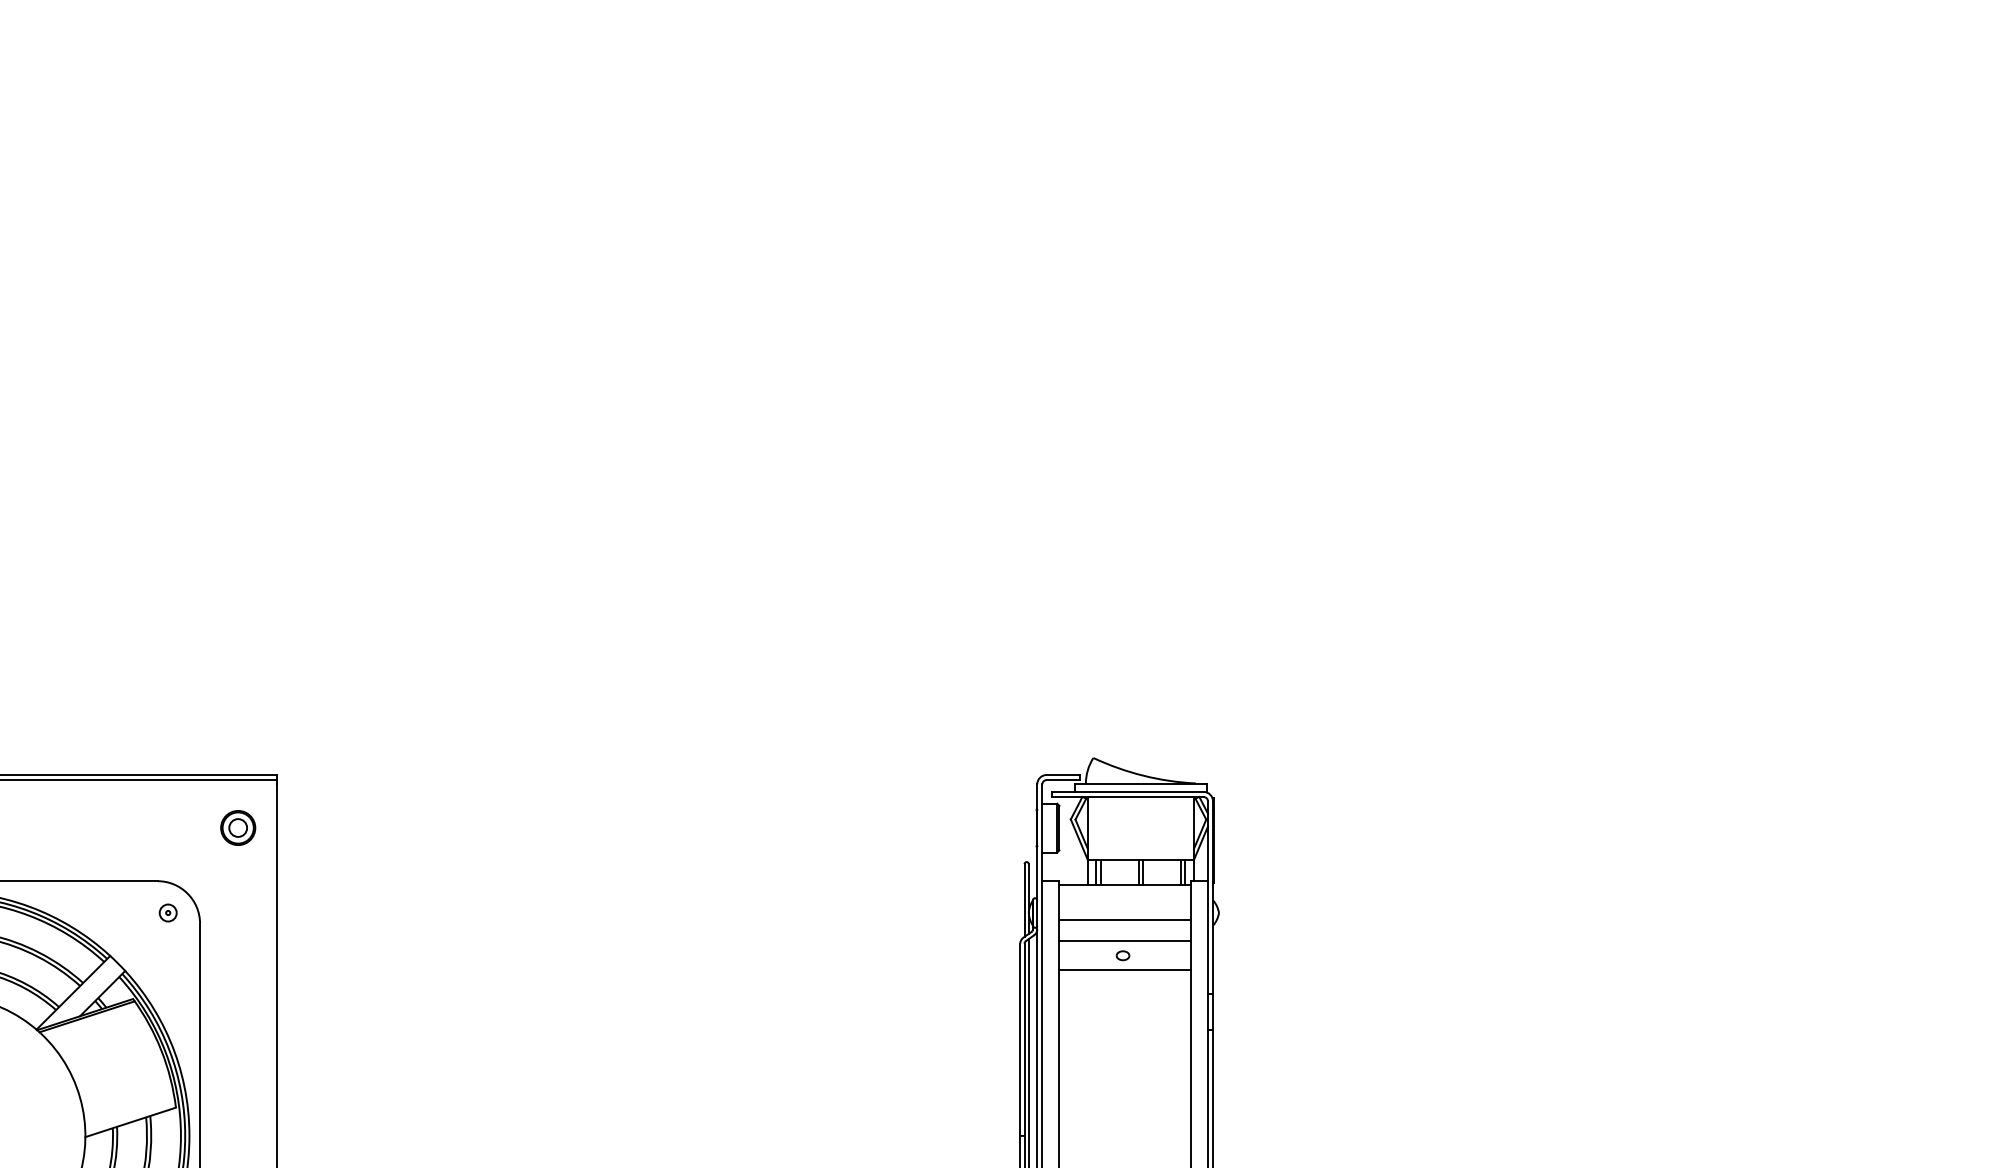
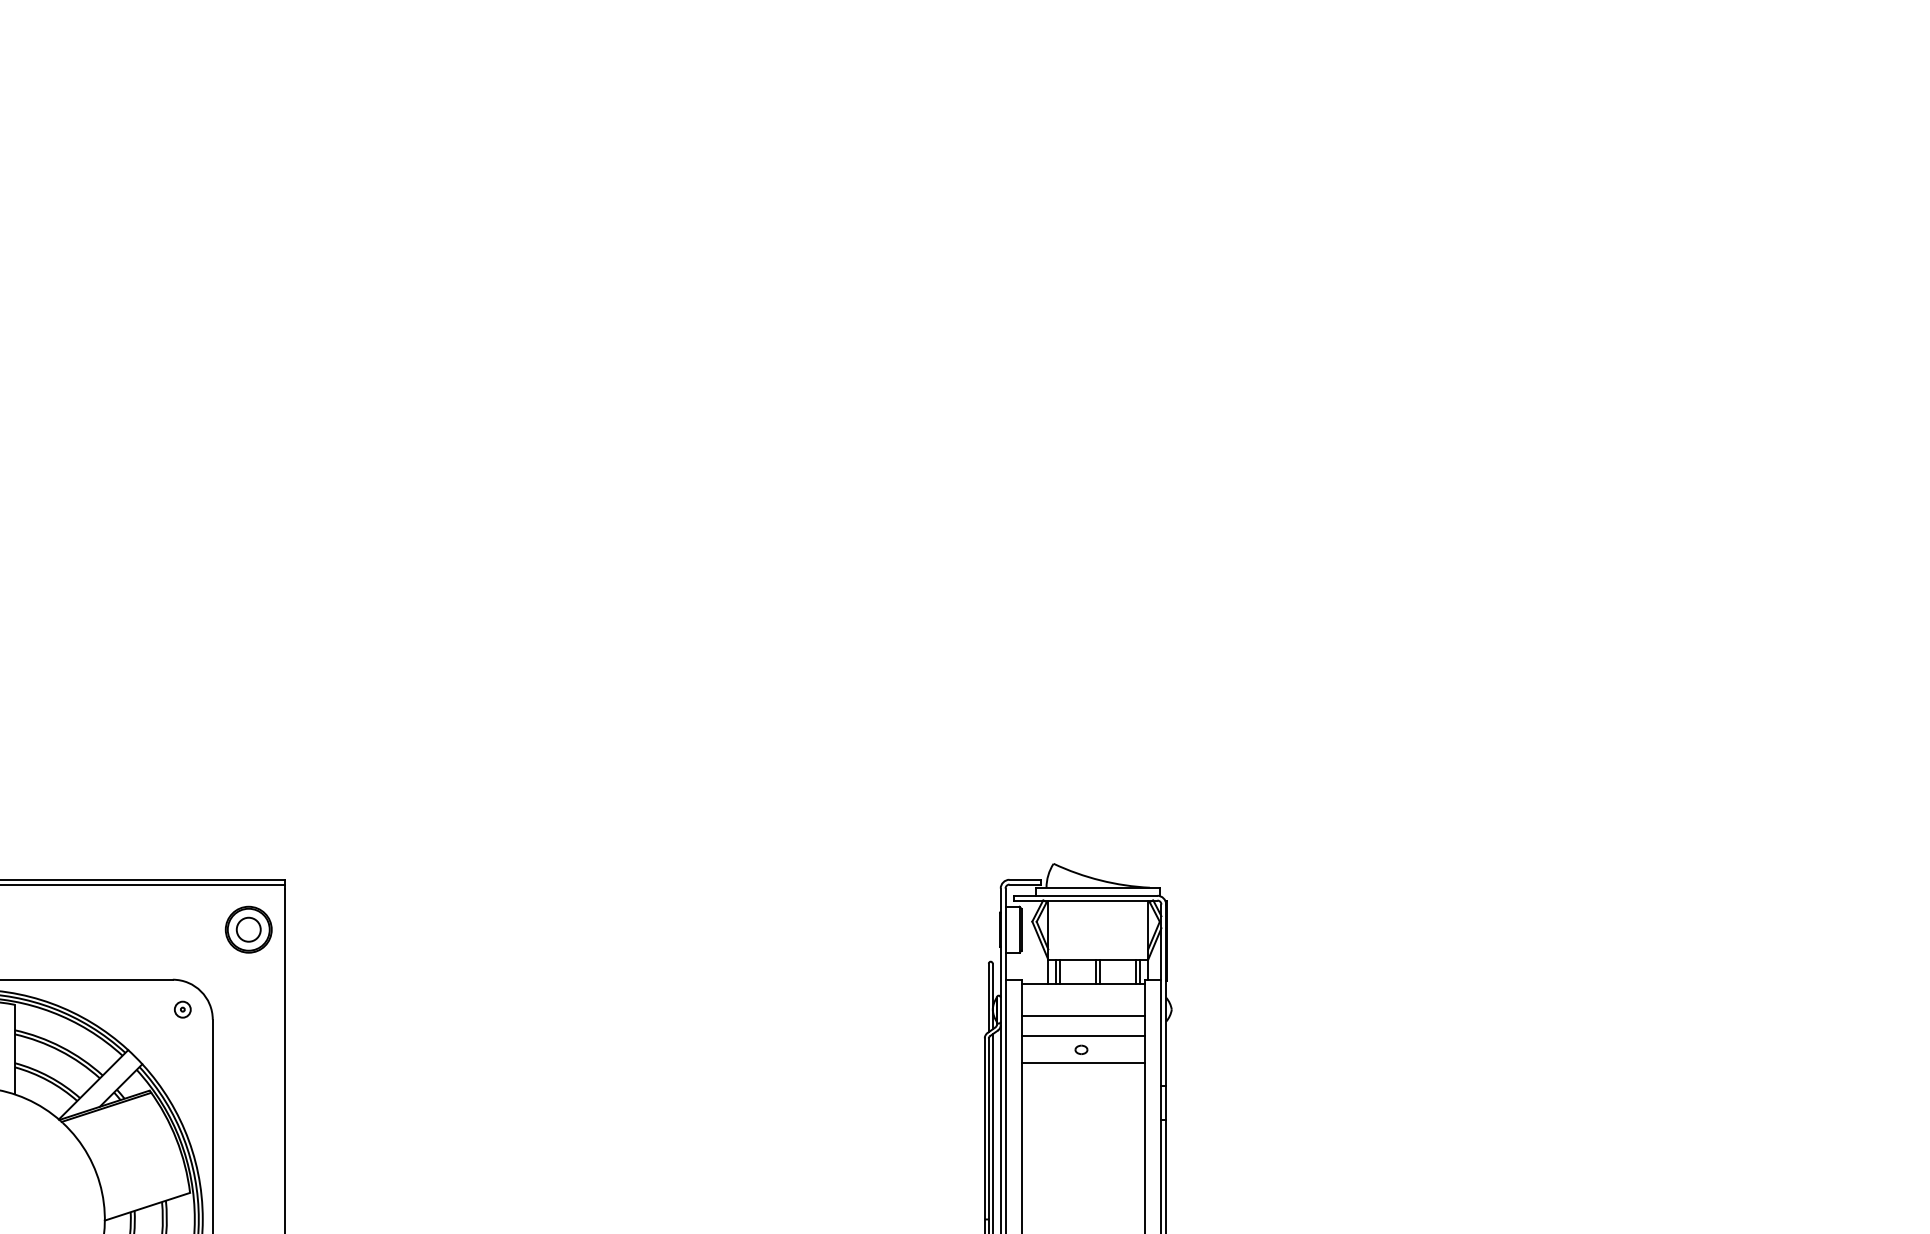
part: (238, 827) -> (248, 929), size x1.43

